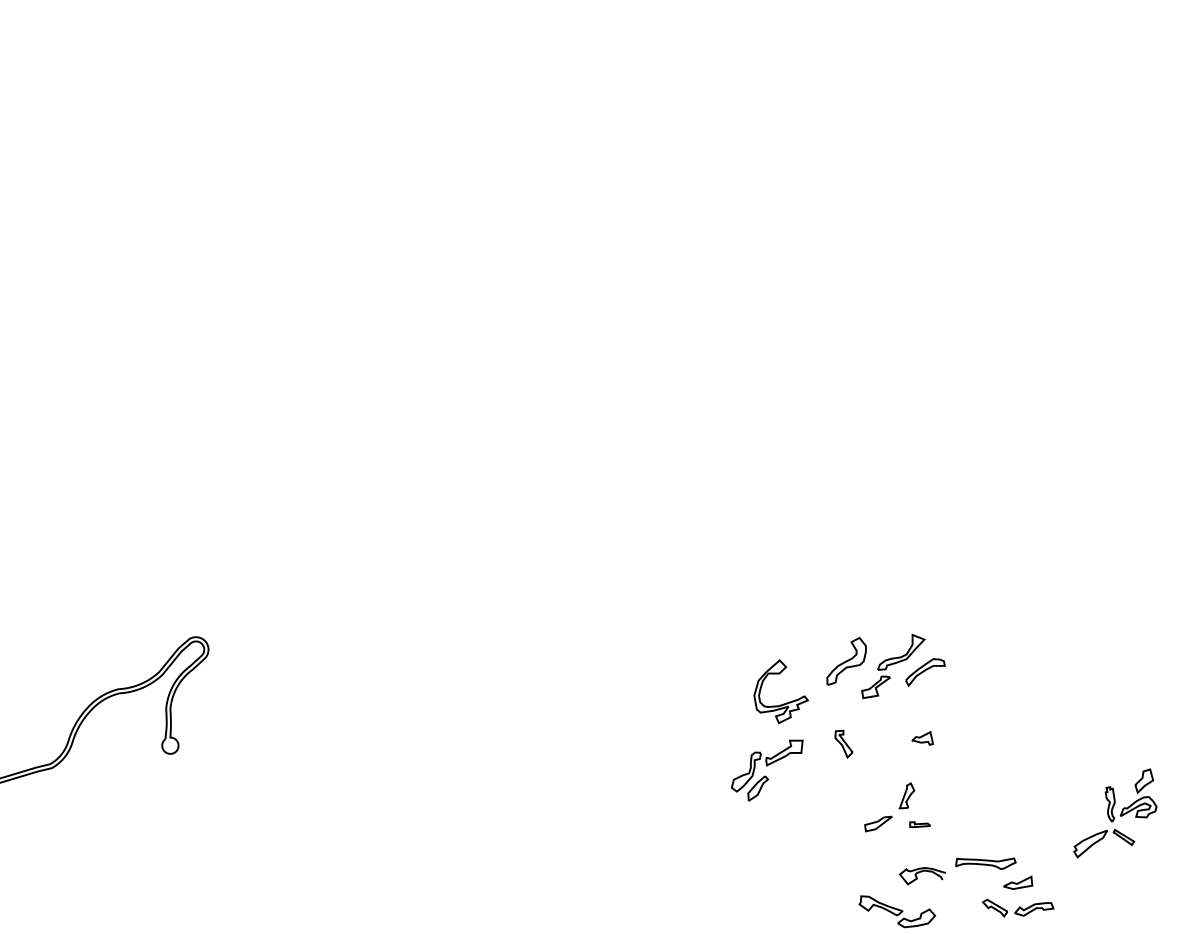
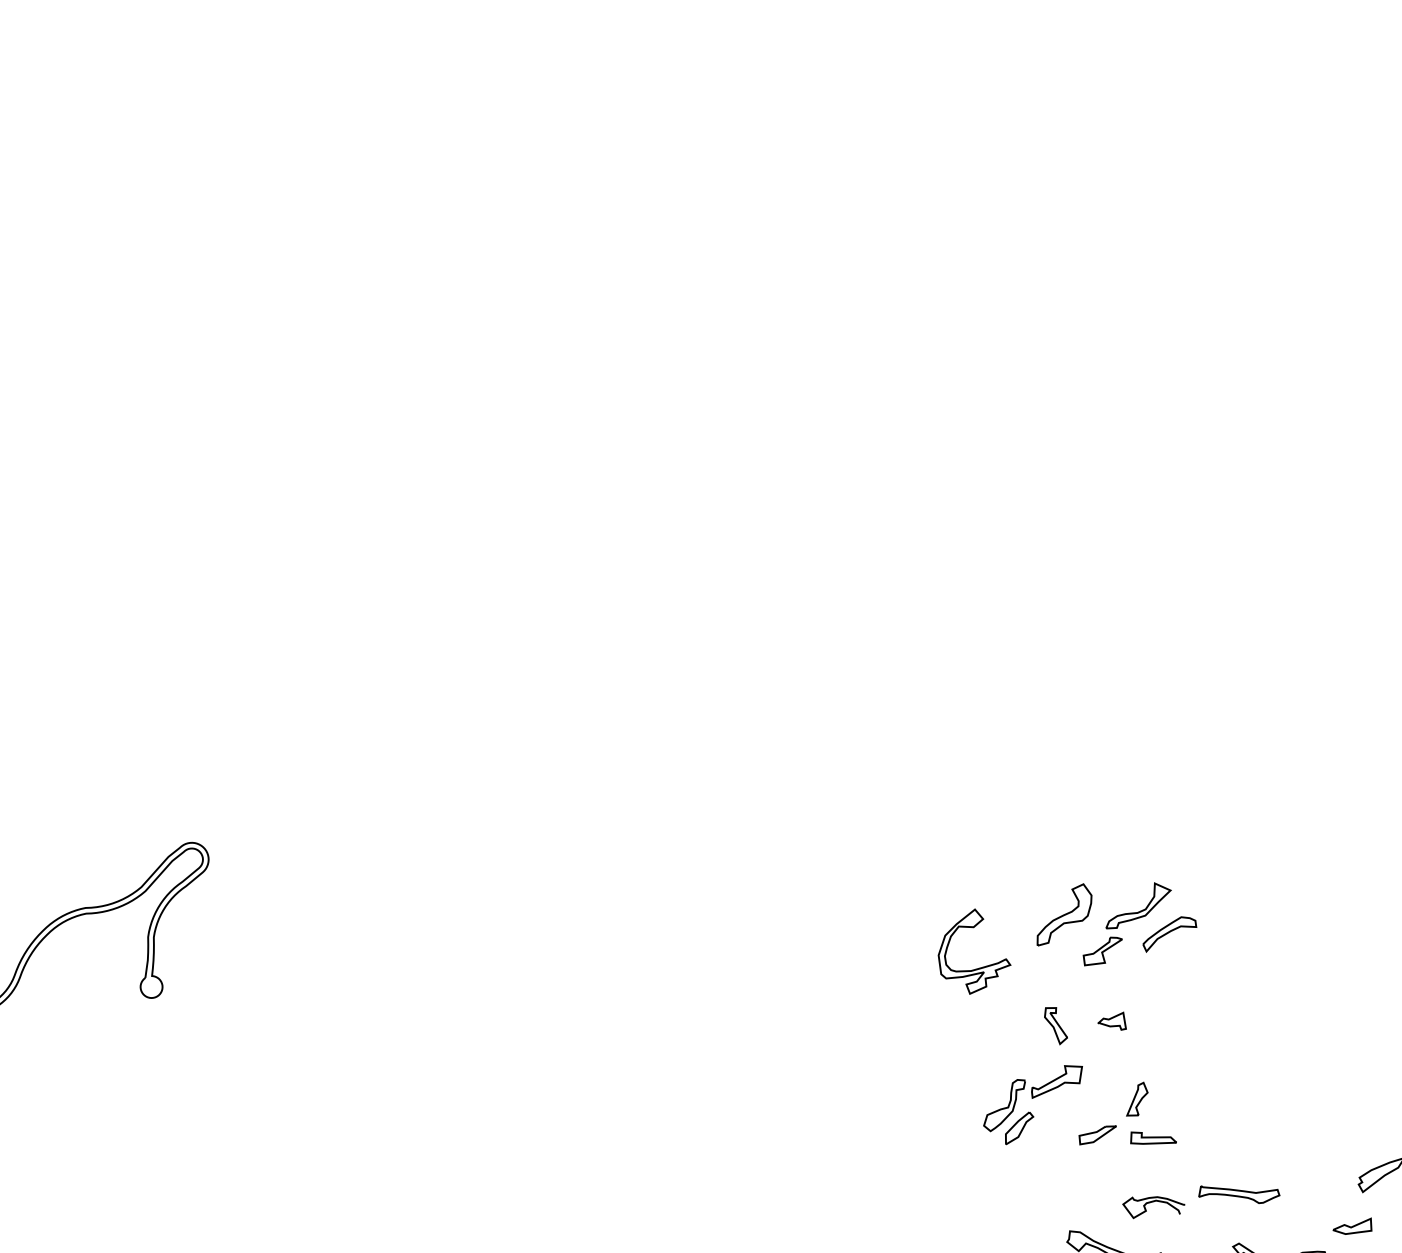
curve: (922, 737) -> (1112, 1019), moved
part: (767, 770) -> (1033, 1104), moved
part: (919, 824) -> (1152, 1138), size x1.67
curve: (1018, 882) -> (1353, 1225), moved

